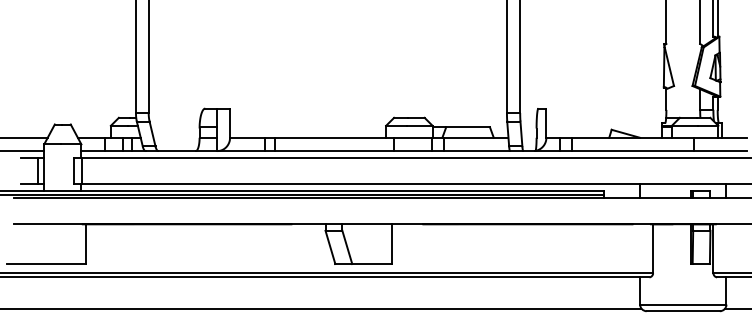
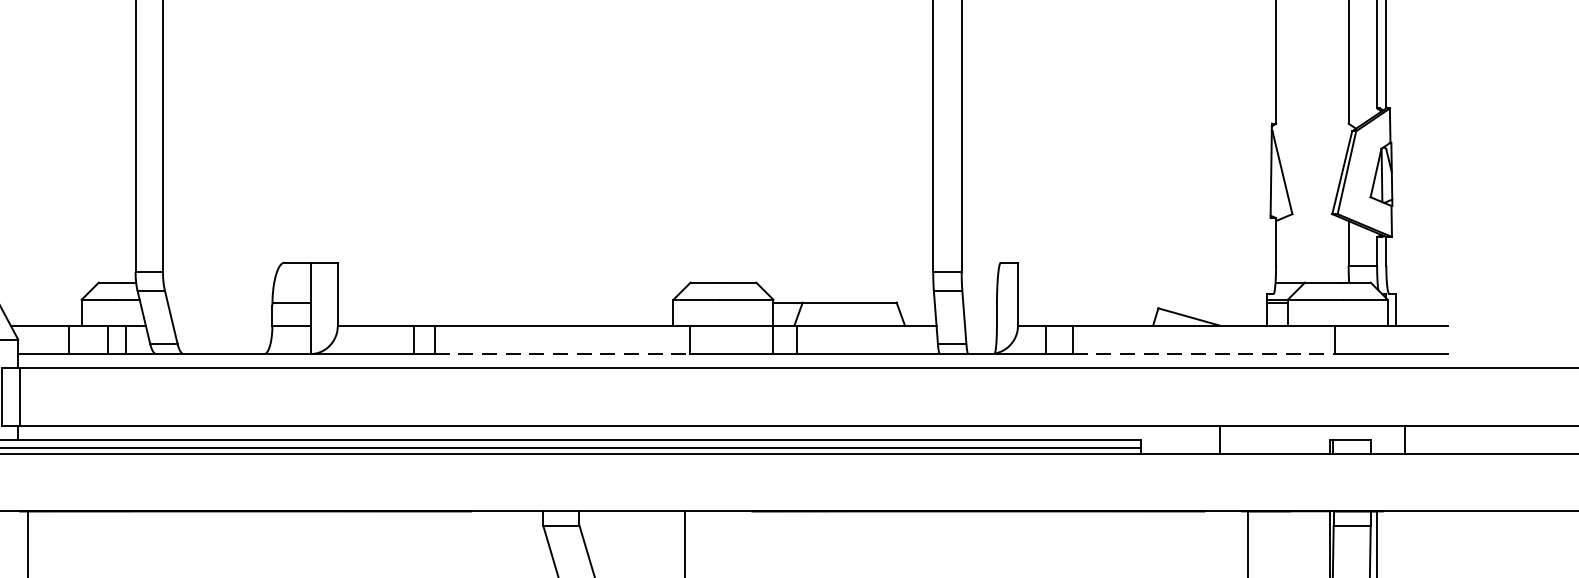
line: (334, 151) -> (562, 354), solid -> dashed
line: (632, 151) -> (1203, 354), solid -> dashed

